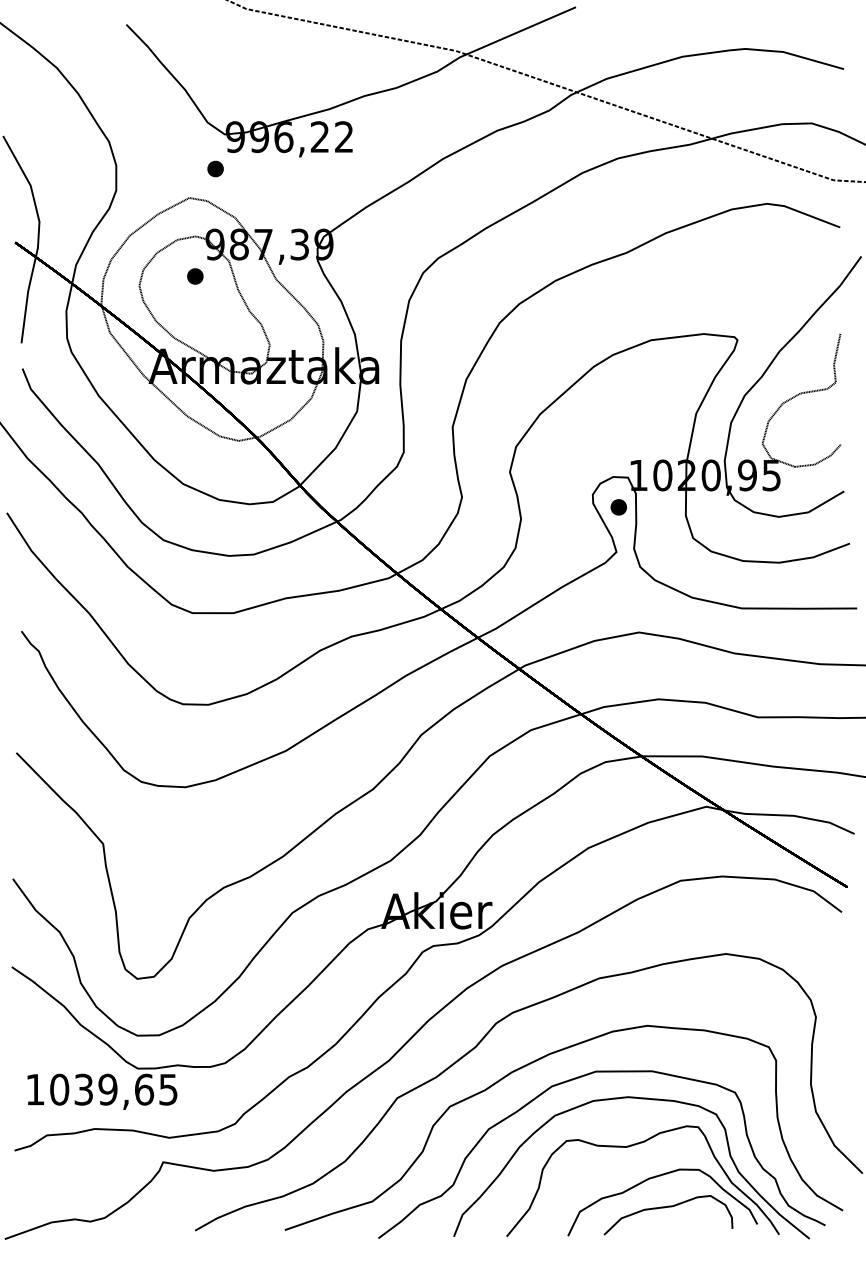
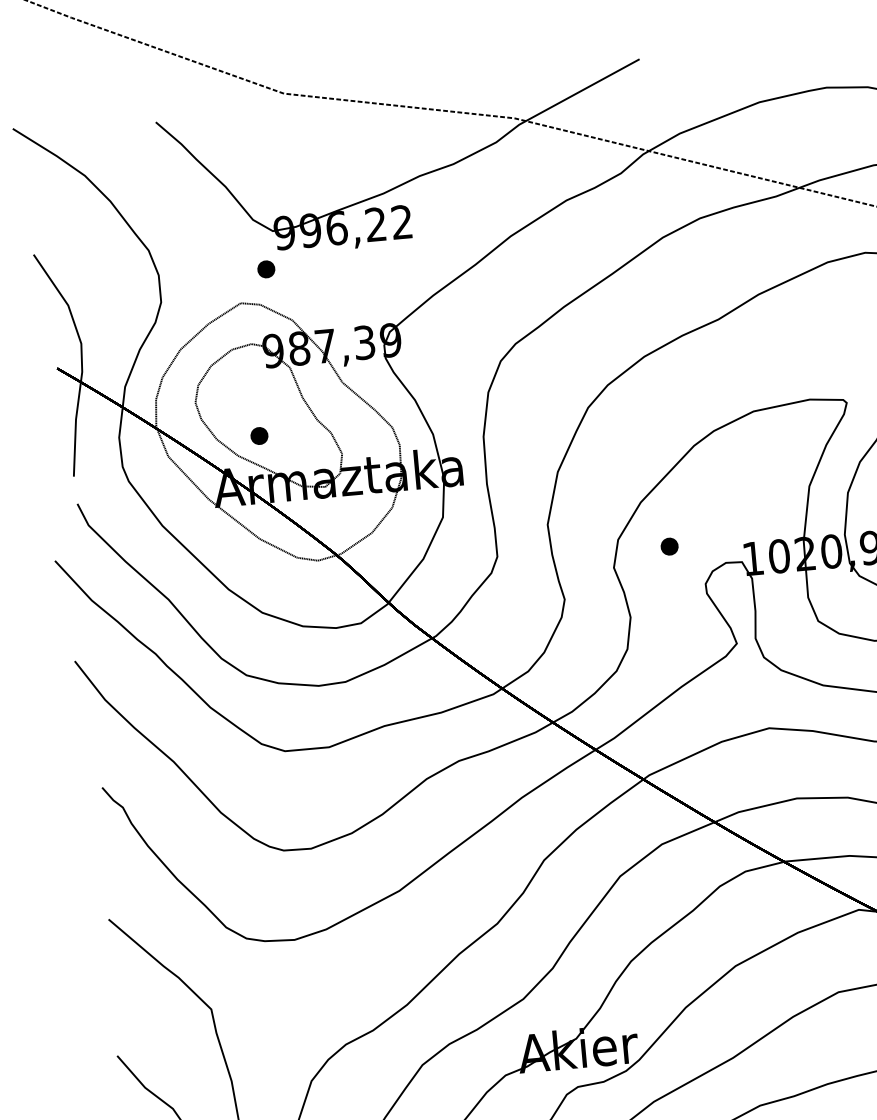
part: (195, 276) -> (259, 436), moved
part: (618, 507) -> (669, 546), moved

